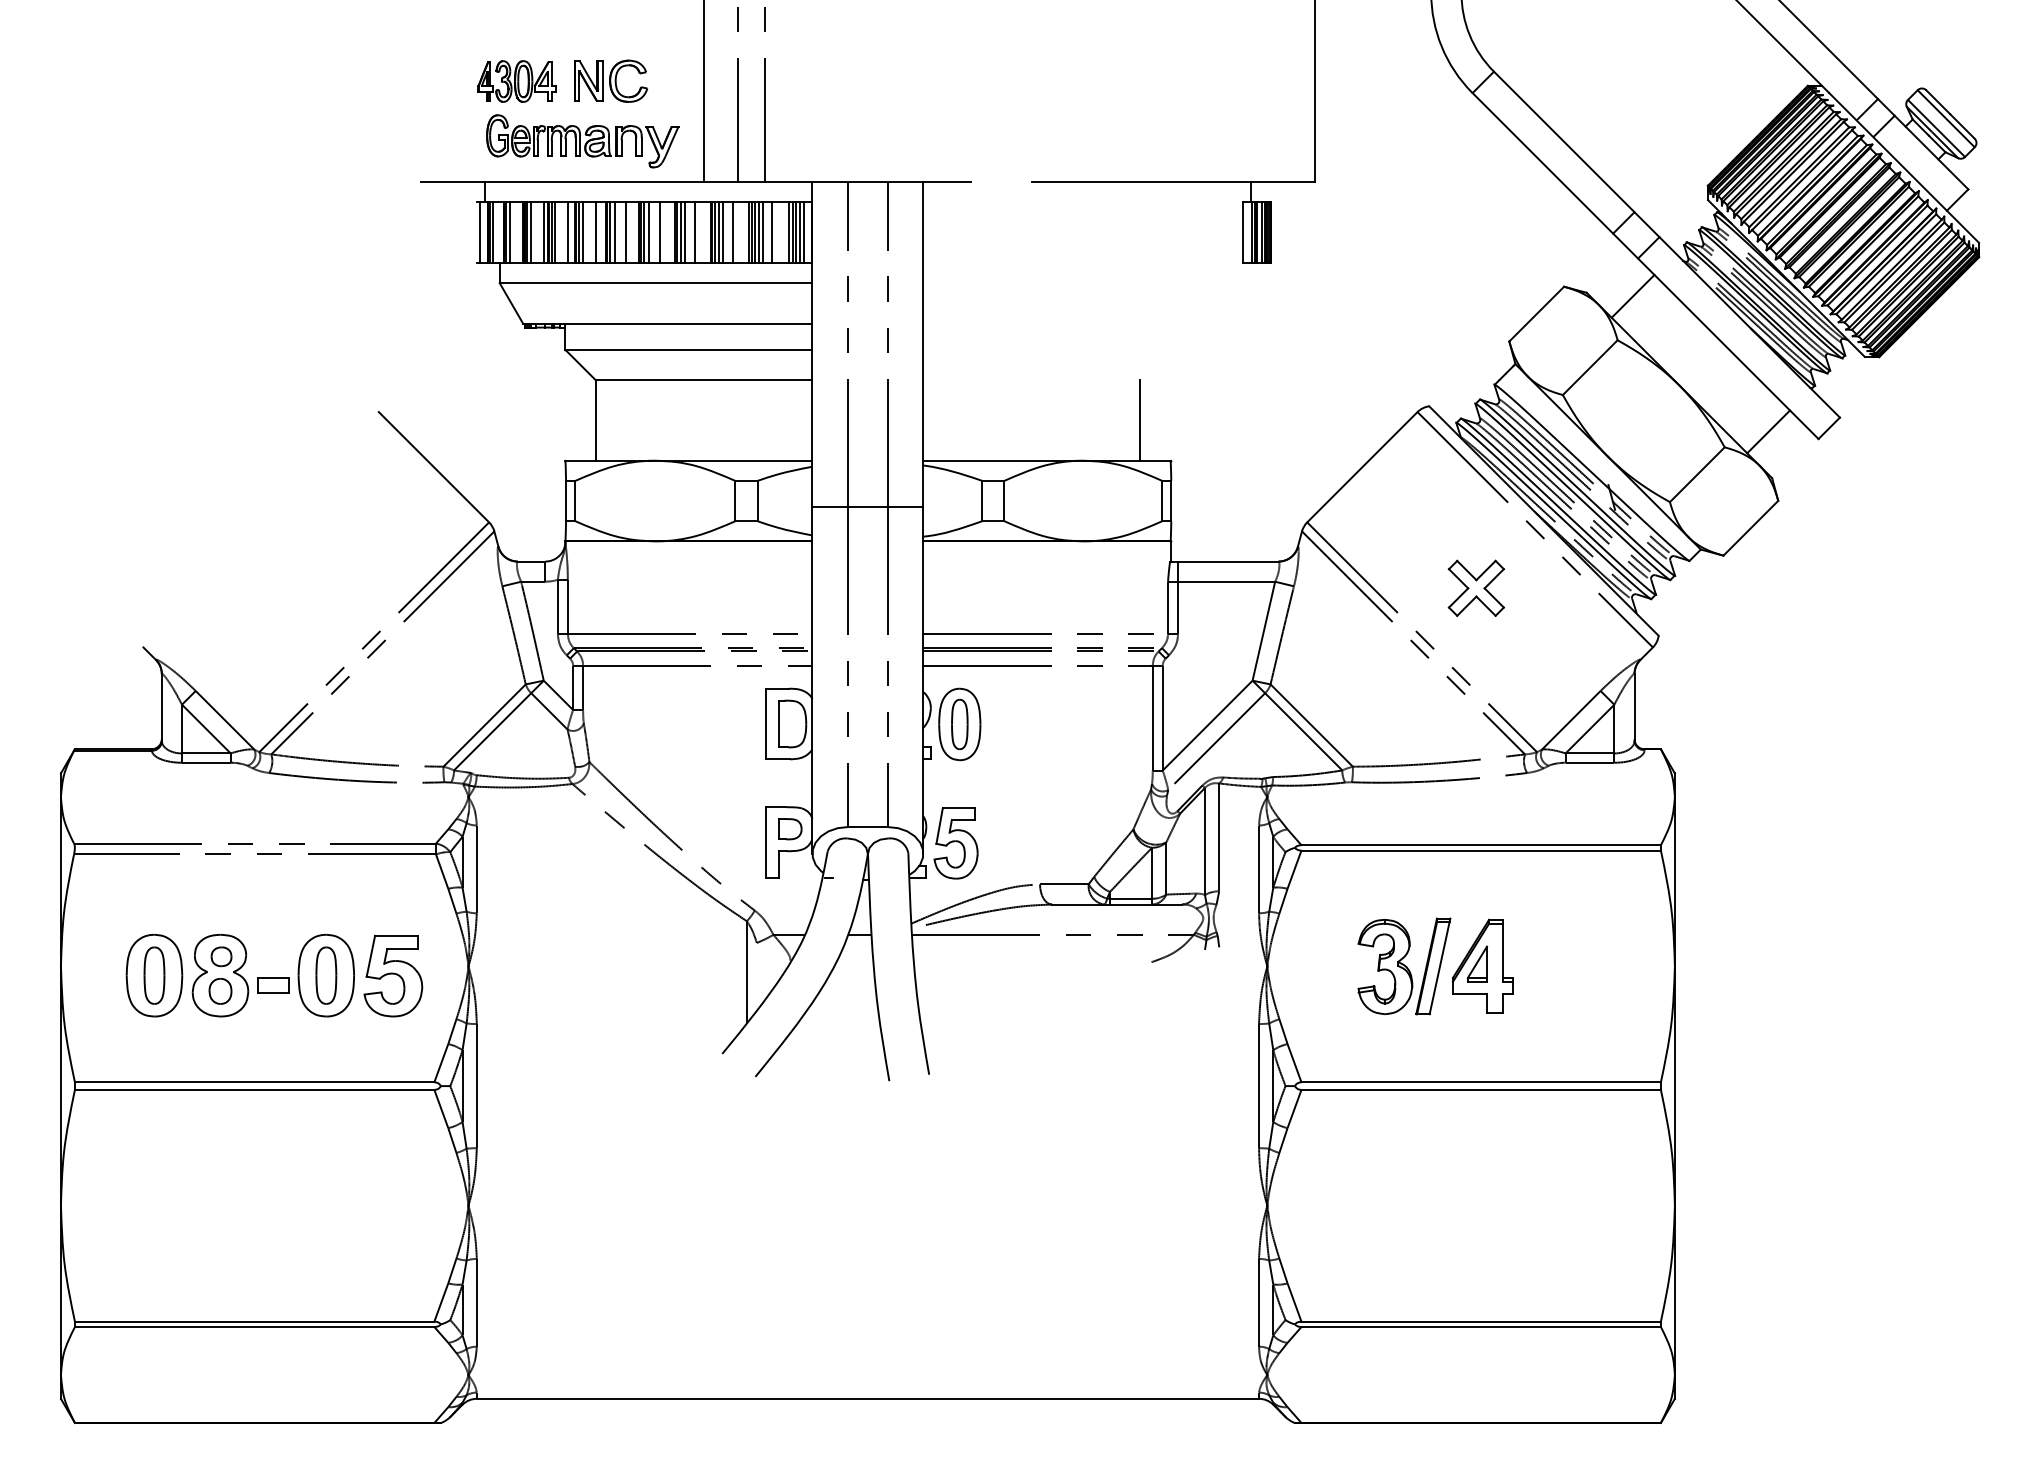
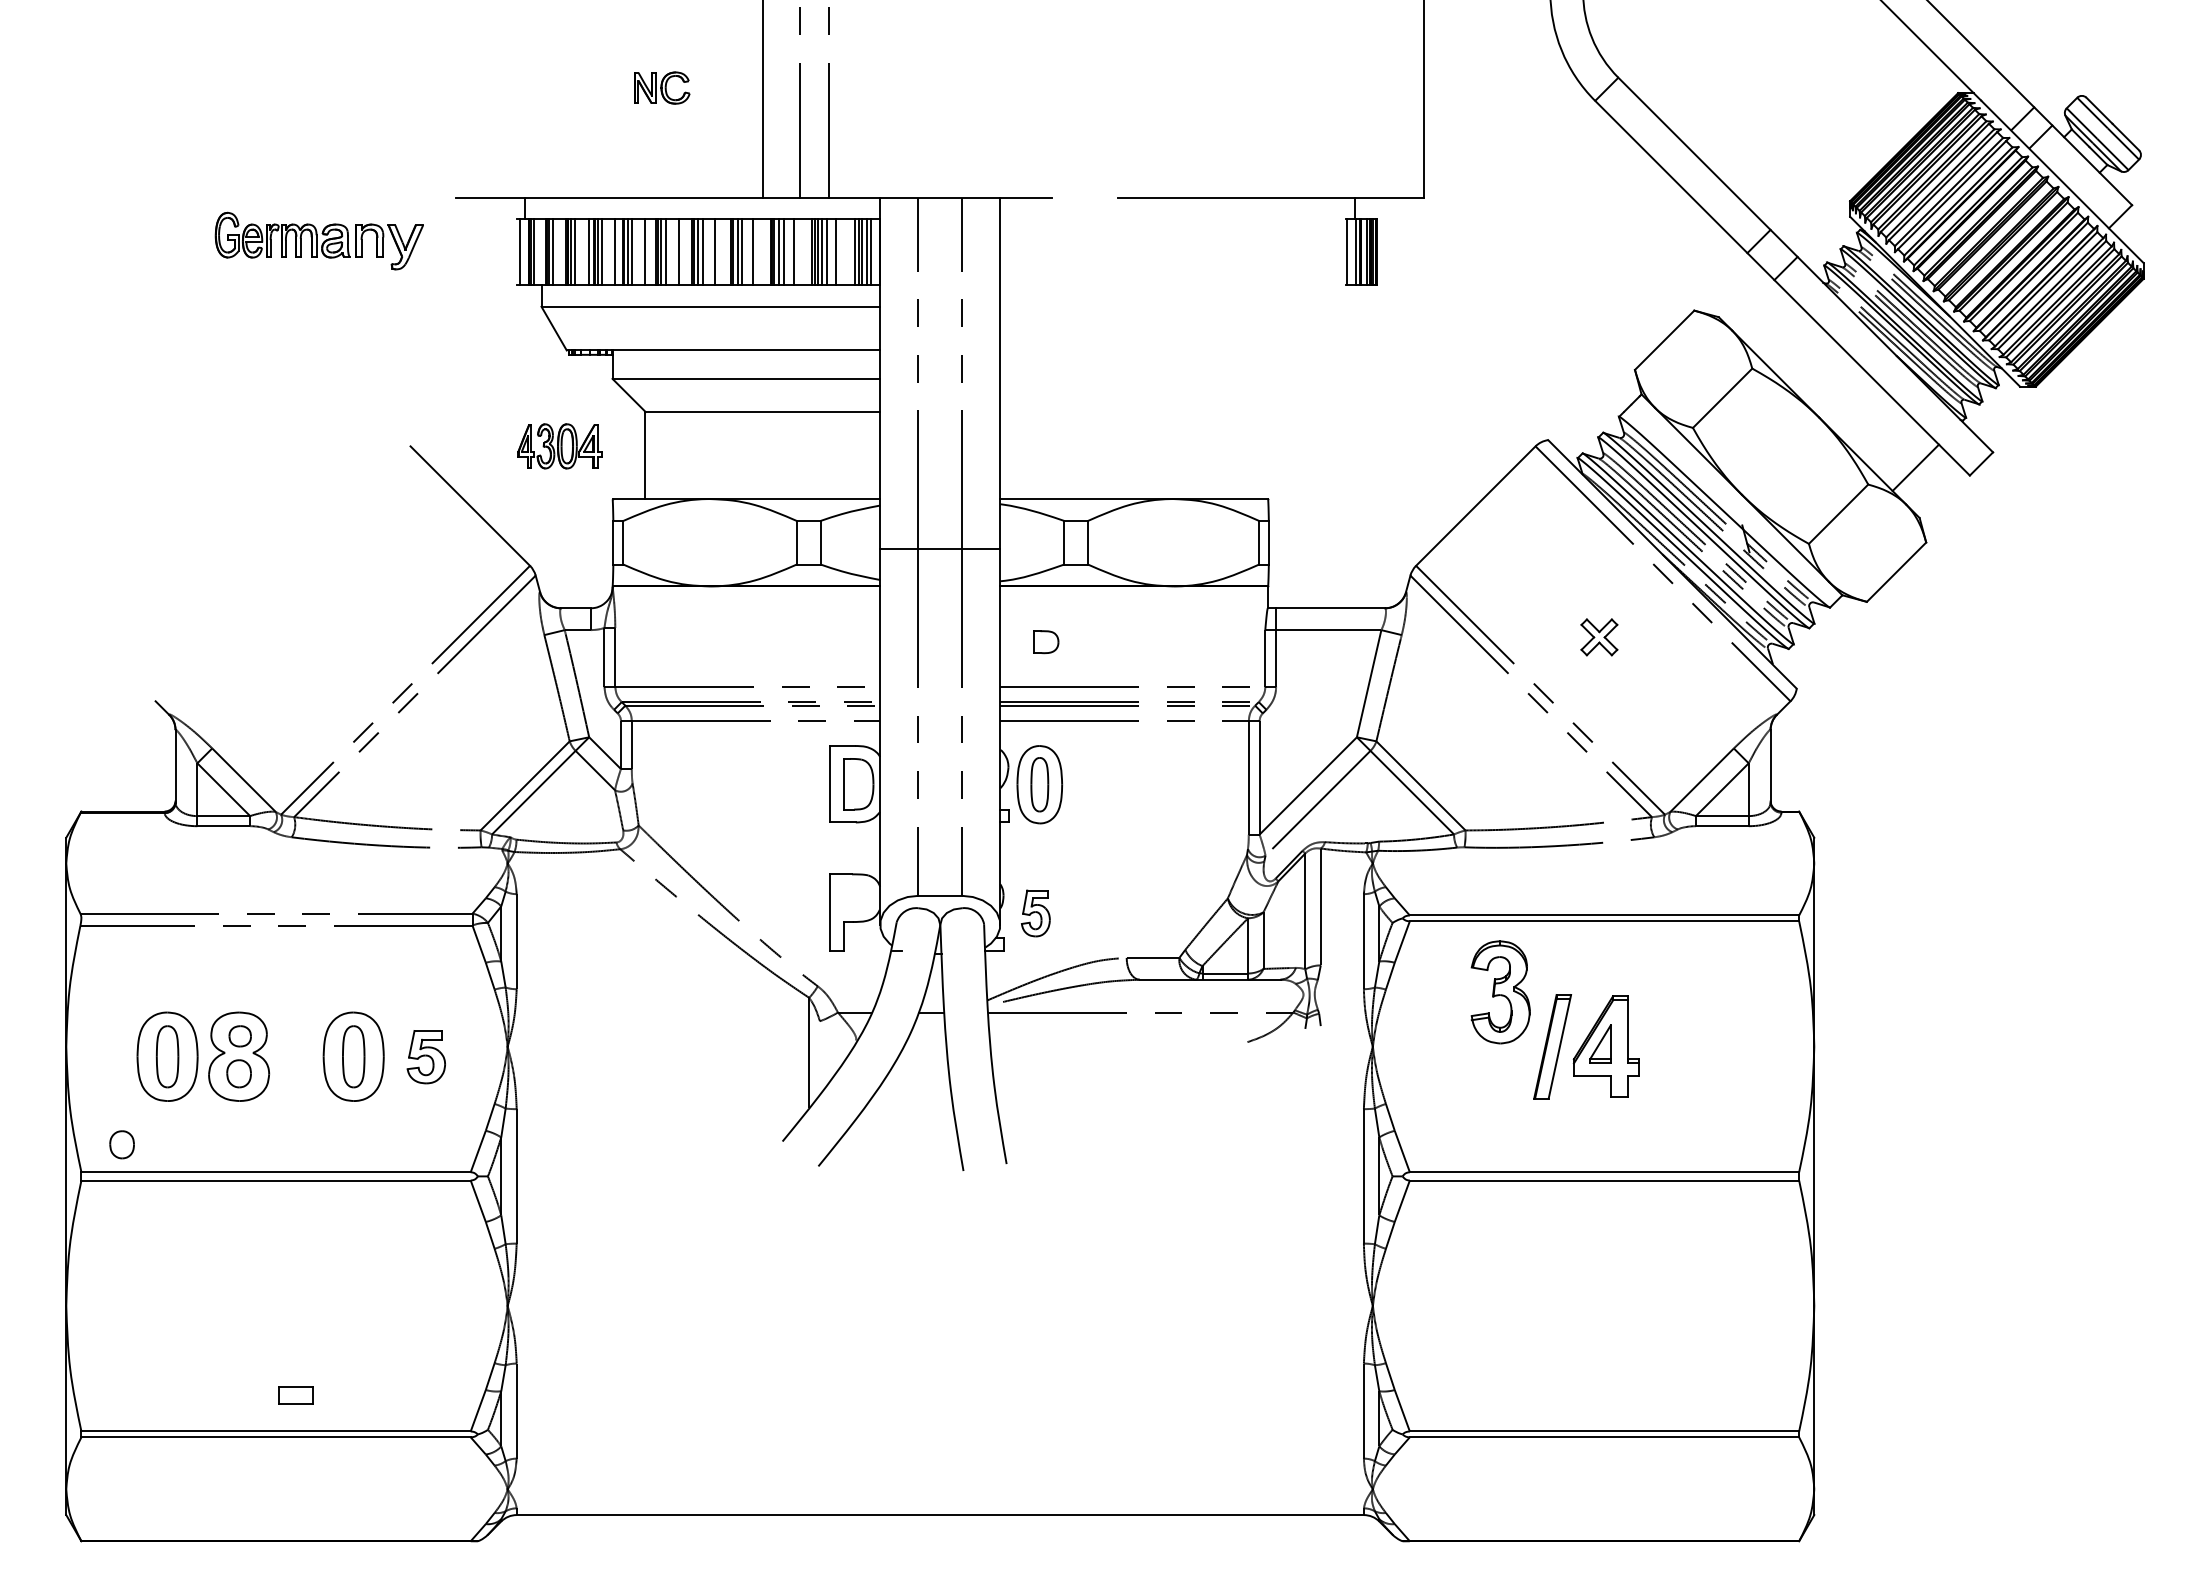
part: (611, 80) -> (662, 87), size x0.7
part: (516, 81) -> (559, 446), moved
part: (581, 140) -> (318, 240), moved
line: (1632, 295) -> (1768, 320), removed
line: (1140, 420) -> (1235, 455), removed
part: (1476, 588) -> (1599, 637), size x0.6
part: (790, 829) -> (1046, 642), moved
part: (955, 843) -> (1035, 913), size x0.6
part: (1385, 967) -> (1500, 992), moved
part: (393, 975) -> (426, 1056), size x0.6
part: (272, 985) -> (295, 1395), moved
part: (111, 1056) -> (121, 1144), added

